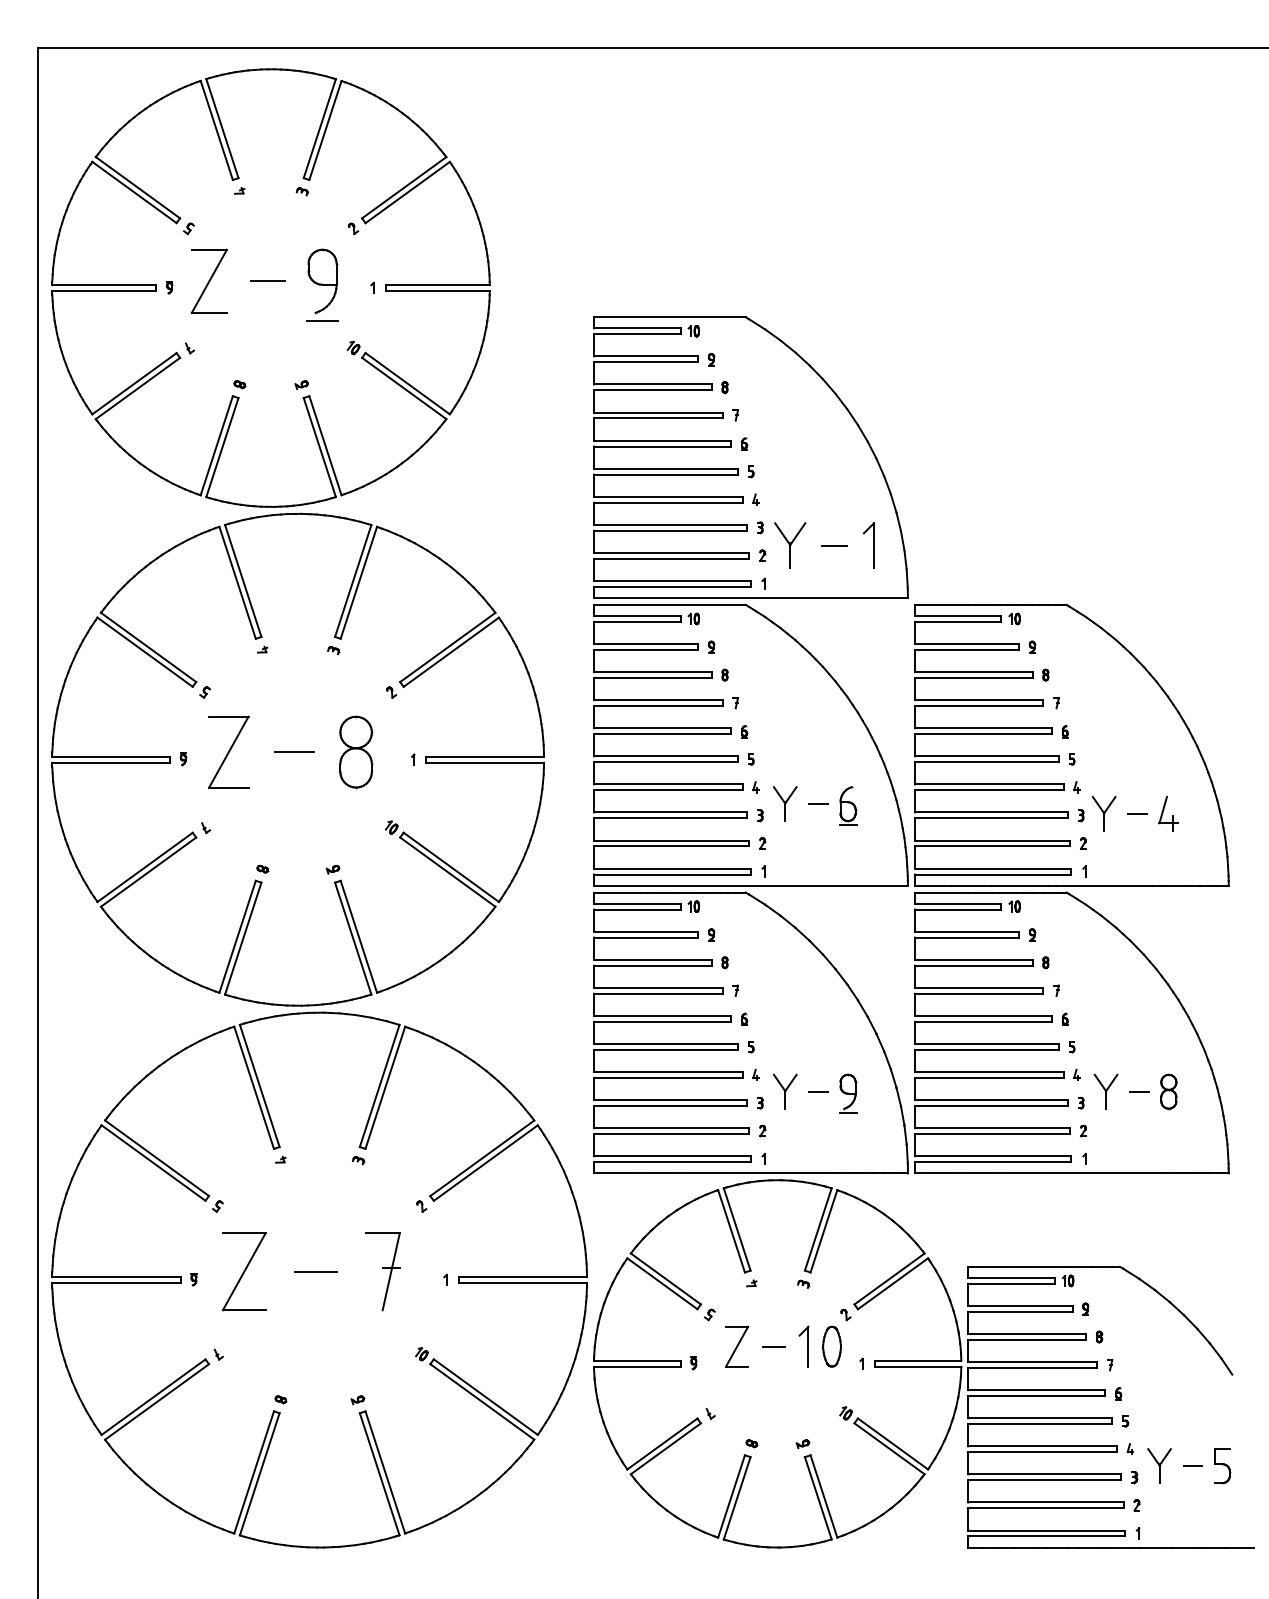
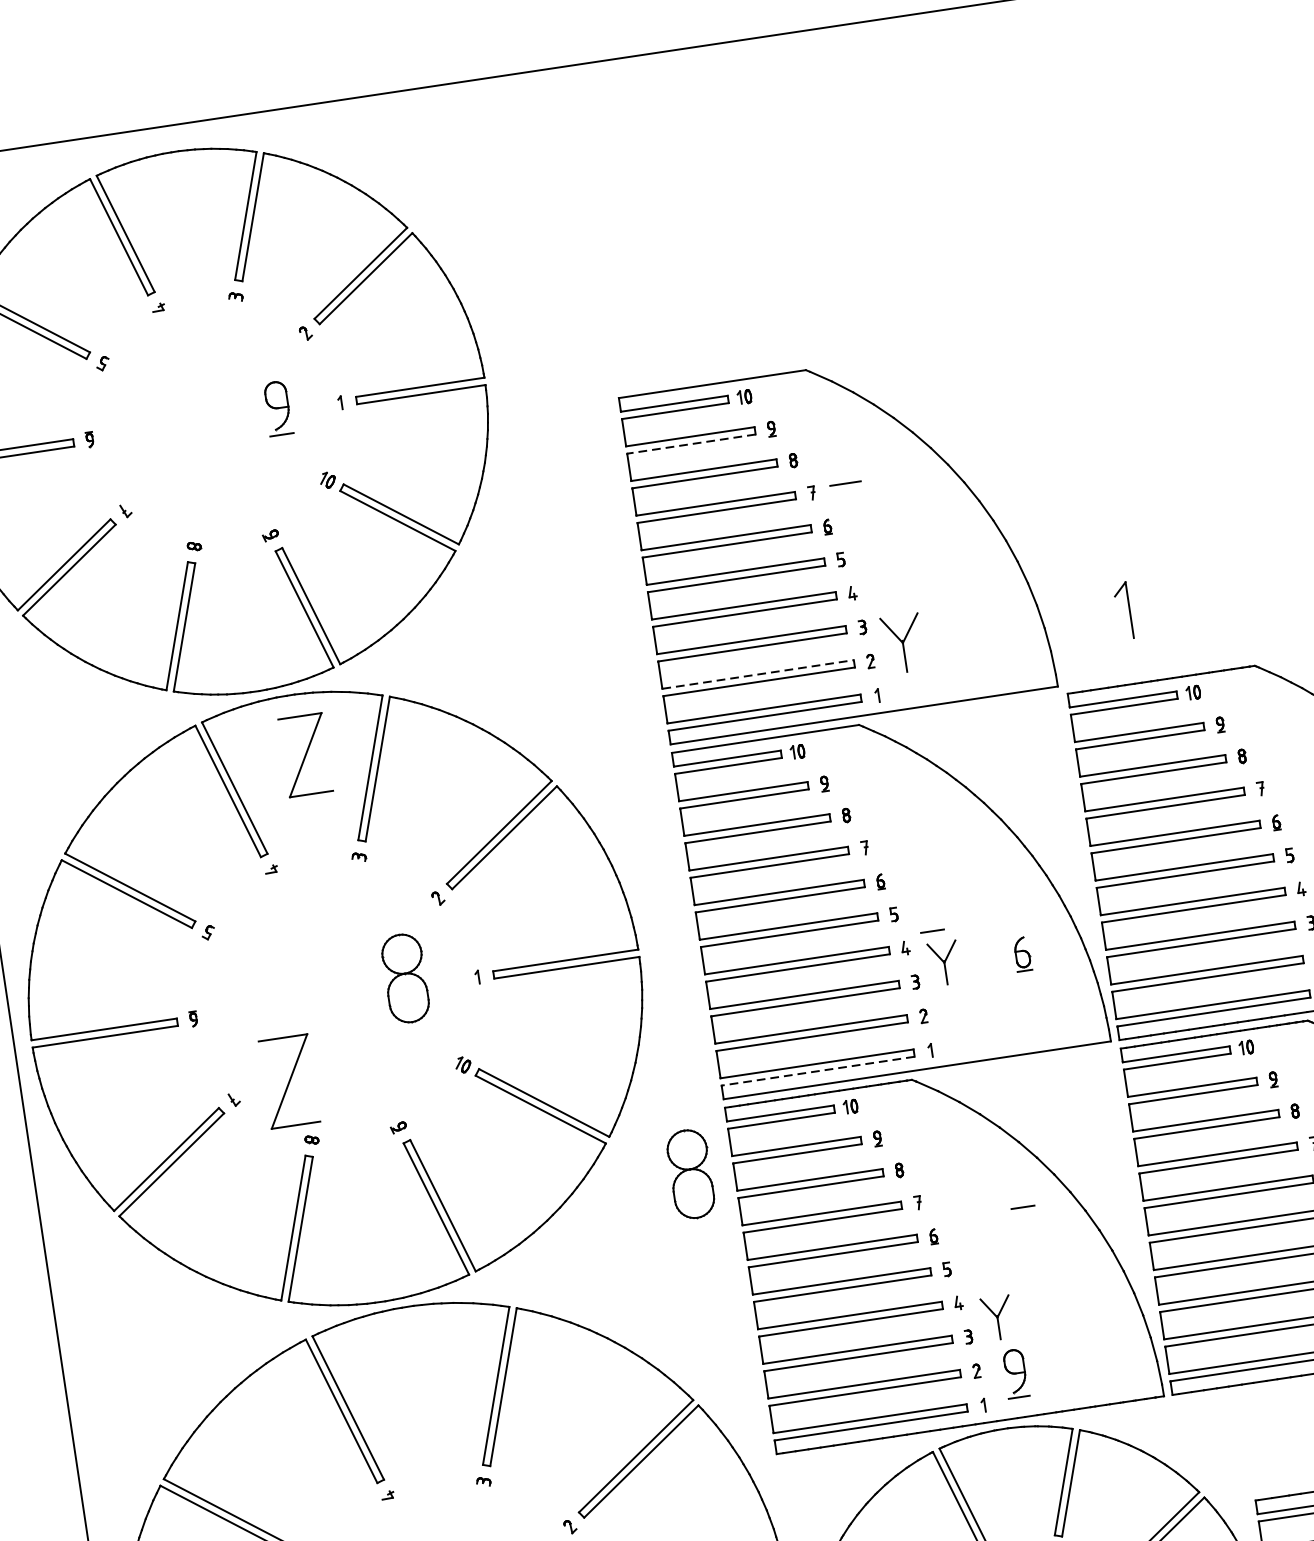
part: (209, 280) -> (305, 754), moved
line: (267, 280) -> (209, 412), removed
part: (322, 284) -> (277, 407), size x0.6
line: (645, 362) -> (690, 444), solid -> dashed
line: (834, 545) -> (845, 483), moved
part: (868, 545) -> (1122, 610), moved
line: (671, 552) -> (757, 674), solid -> dashed
part: (228, 751) -> (288, 1080), moved
line: (294, 751) -> (329, 989), removed
line: (818, 803) -> (932, 930), moved
part: (848, 805) -> (1022, 953), size x0.7
line: (671, 874) -> (817, 1071), solid -> dashed
part: (559, 941) -> (691, 1174), added
line: (818, 1091) -> (1022, 1207), moved
part: (848, 1093) -> (1016, 1373), moved

